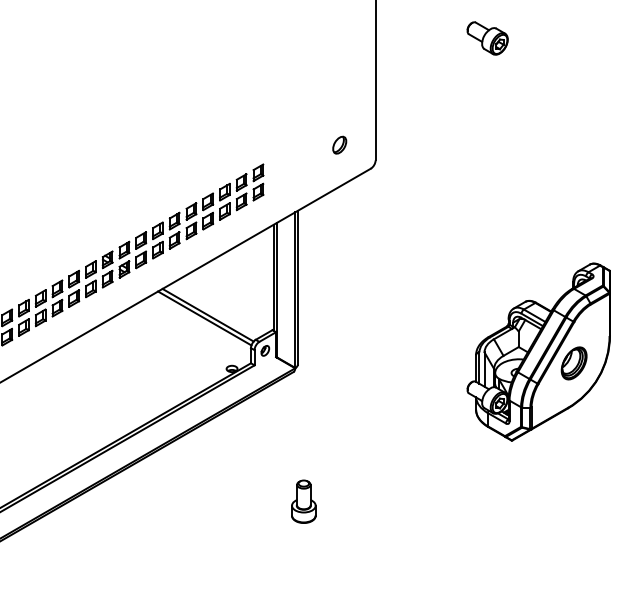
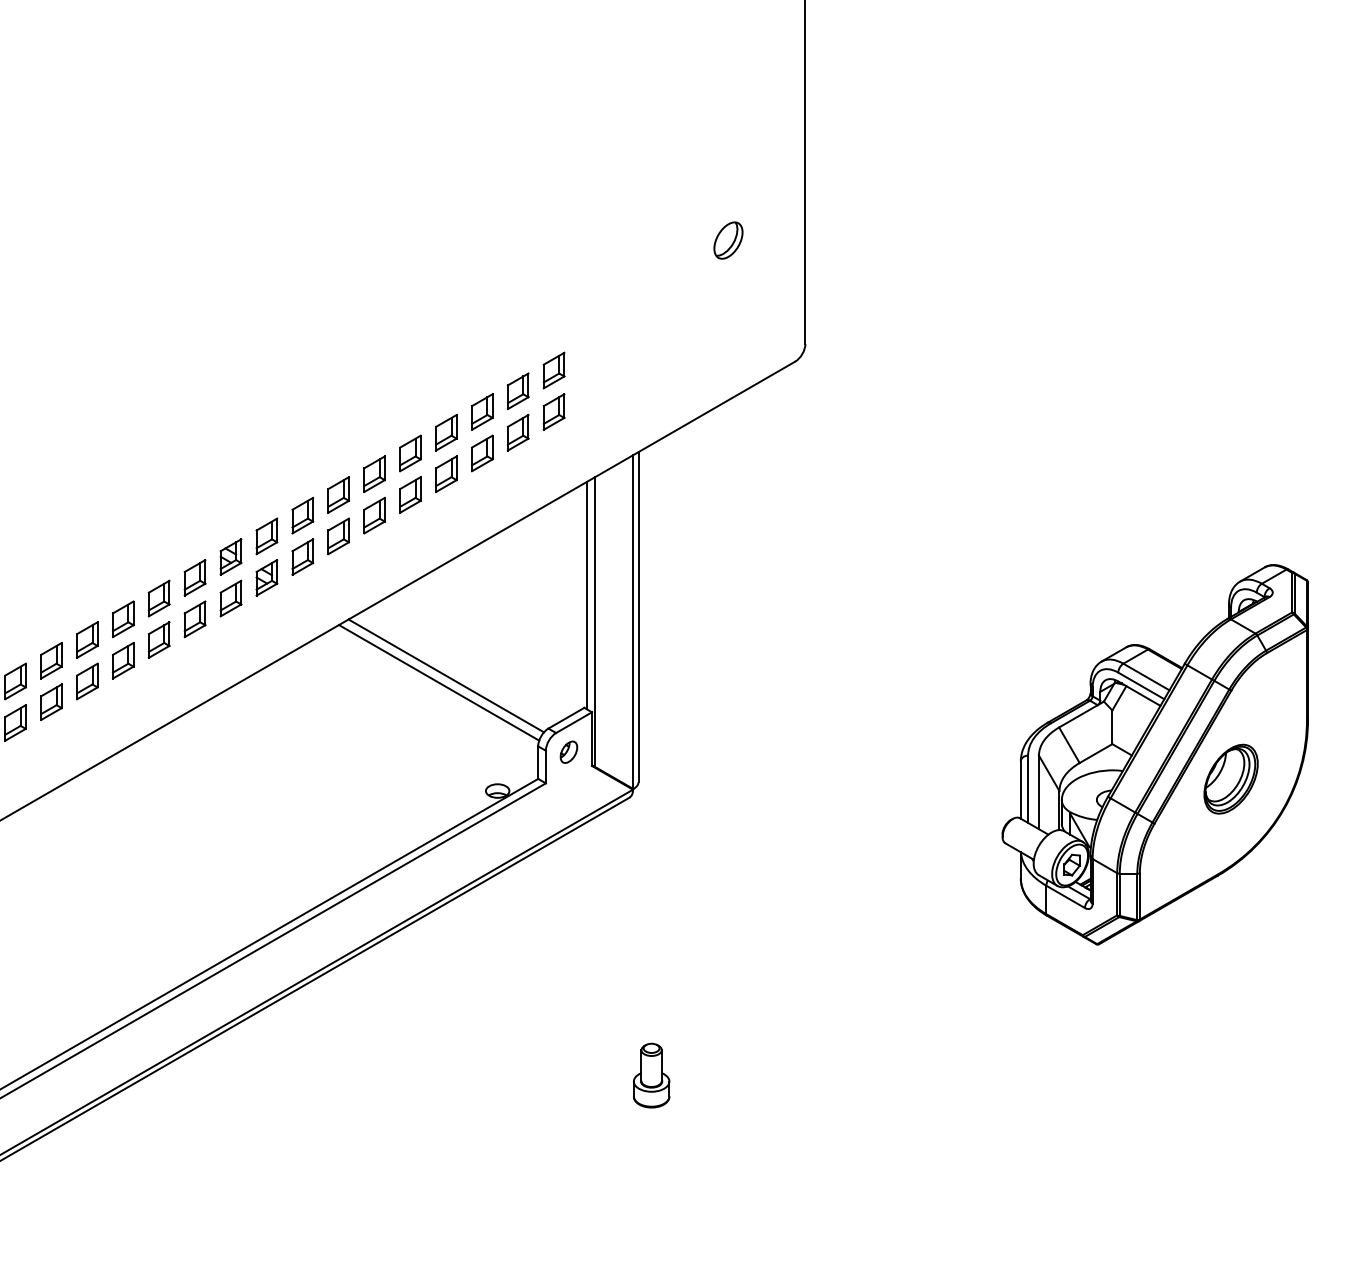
part: (487, 38) -> (1045, 82), removed
part: (339, 144) -> (727, 239), moved
part: (303, 501) -> (650, 1075), size x0.7

